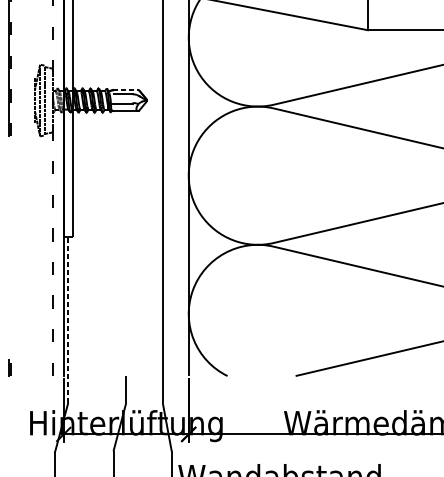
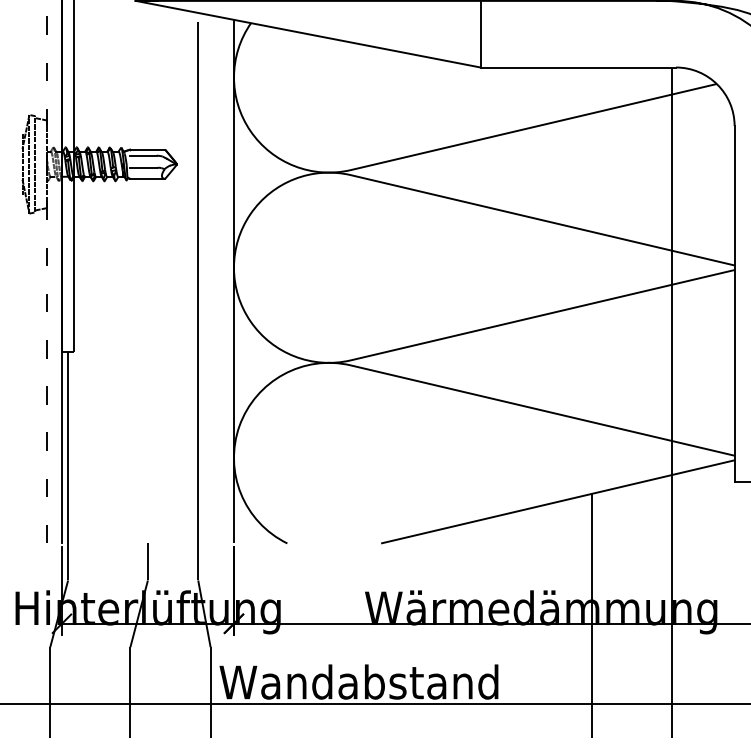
line: (125, 89) -> (147, 149), dashed -> solid
line: (68, 319) -> (68, 465), dashed -> solid

